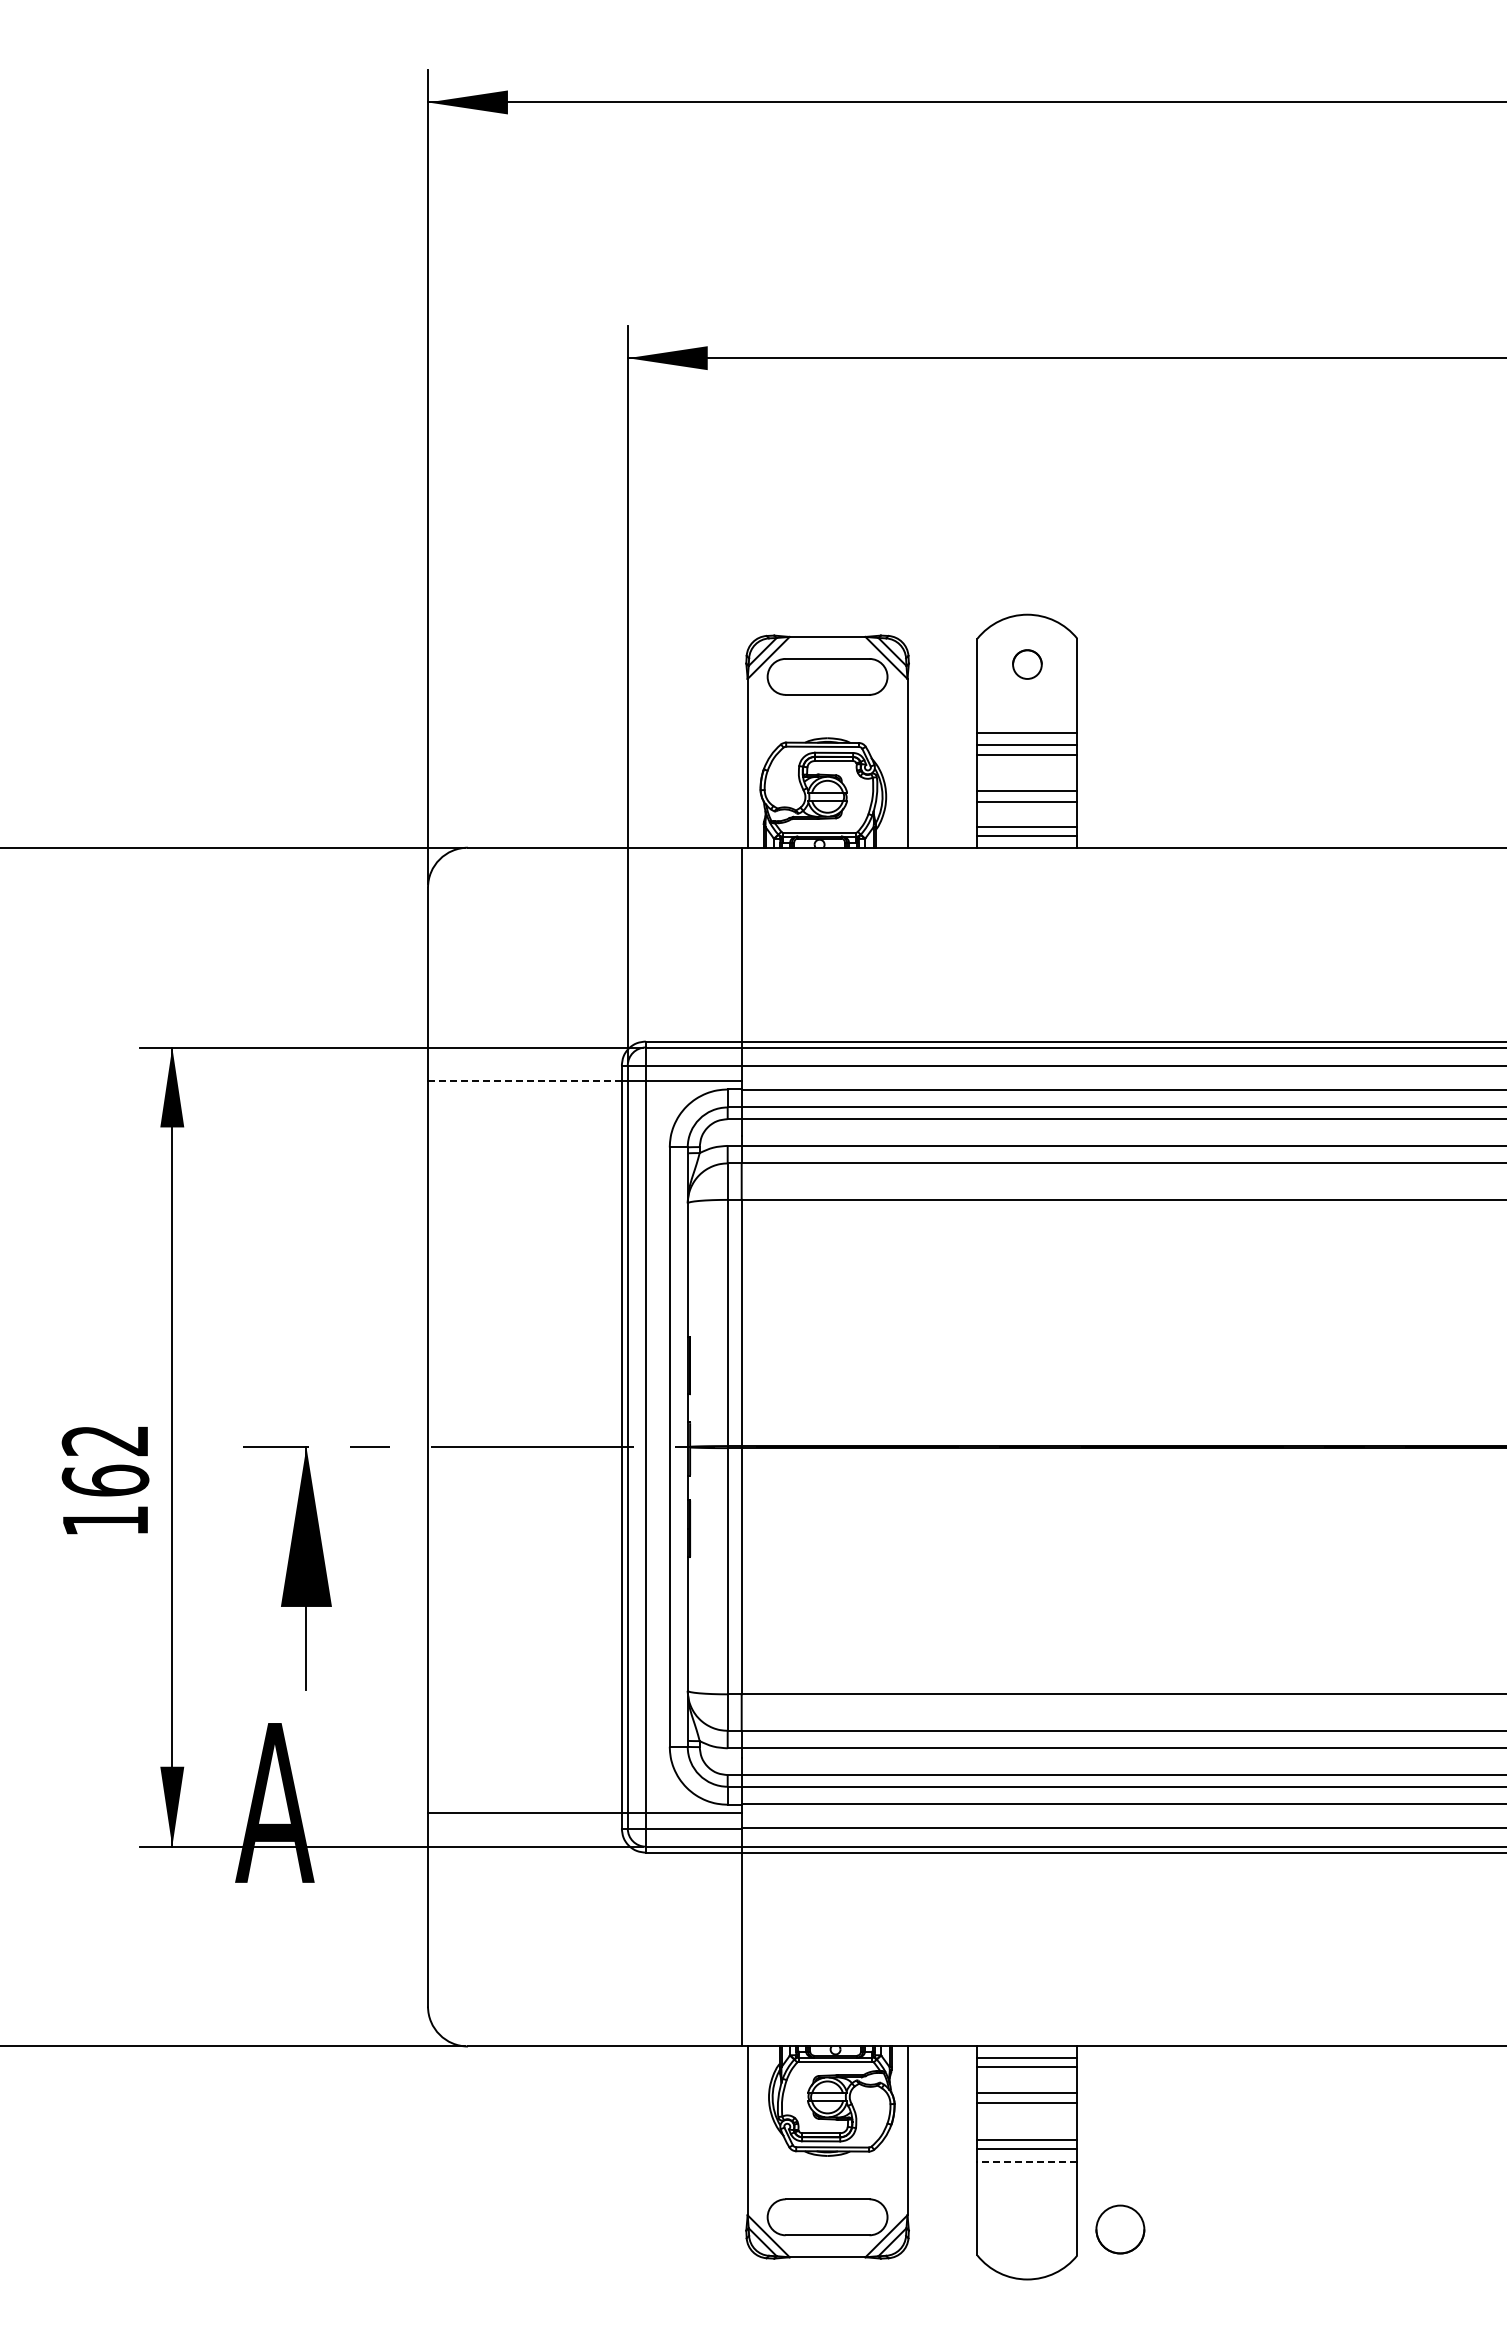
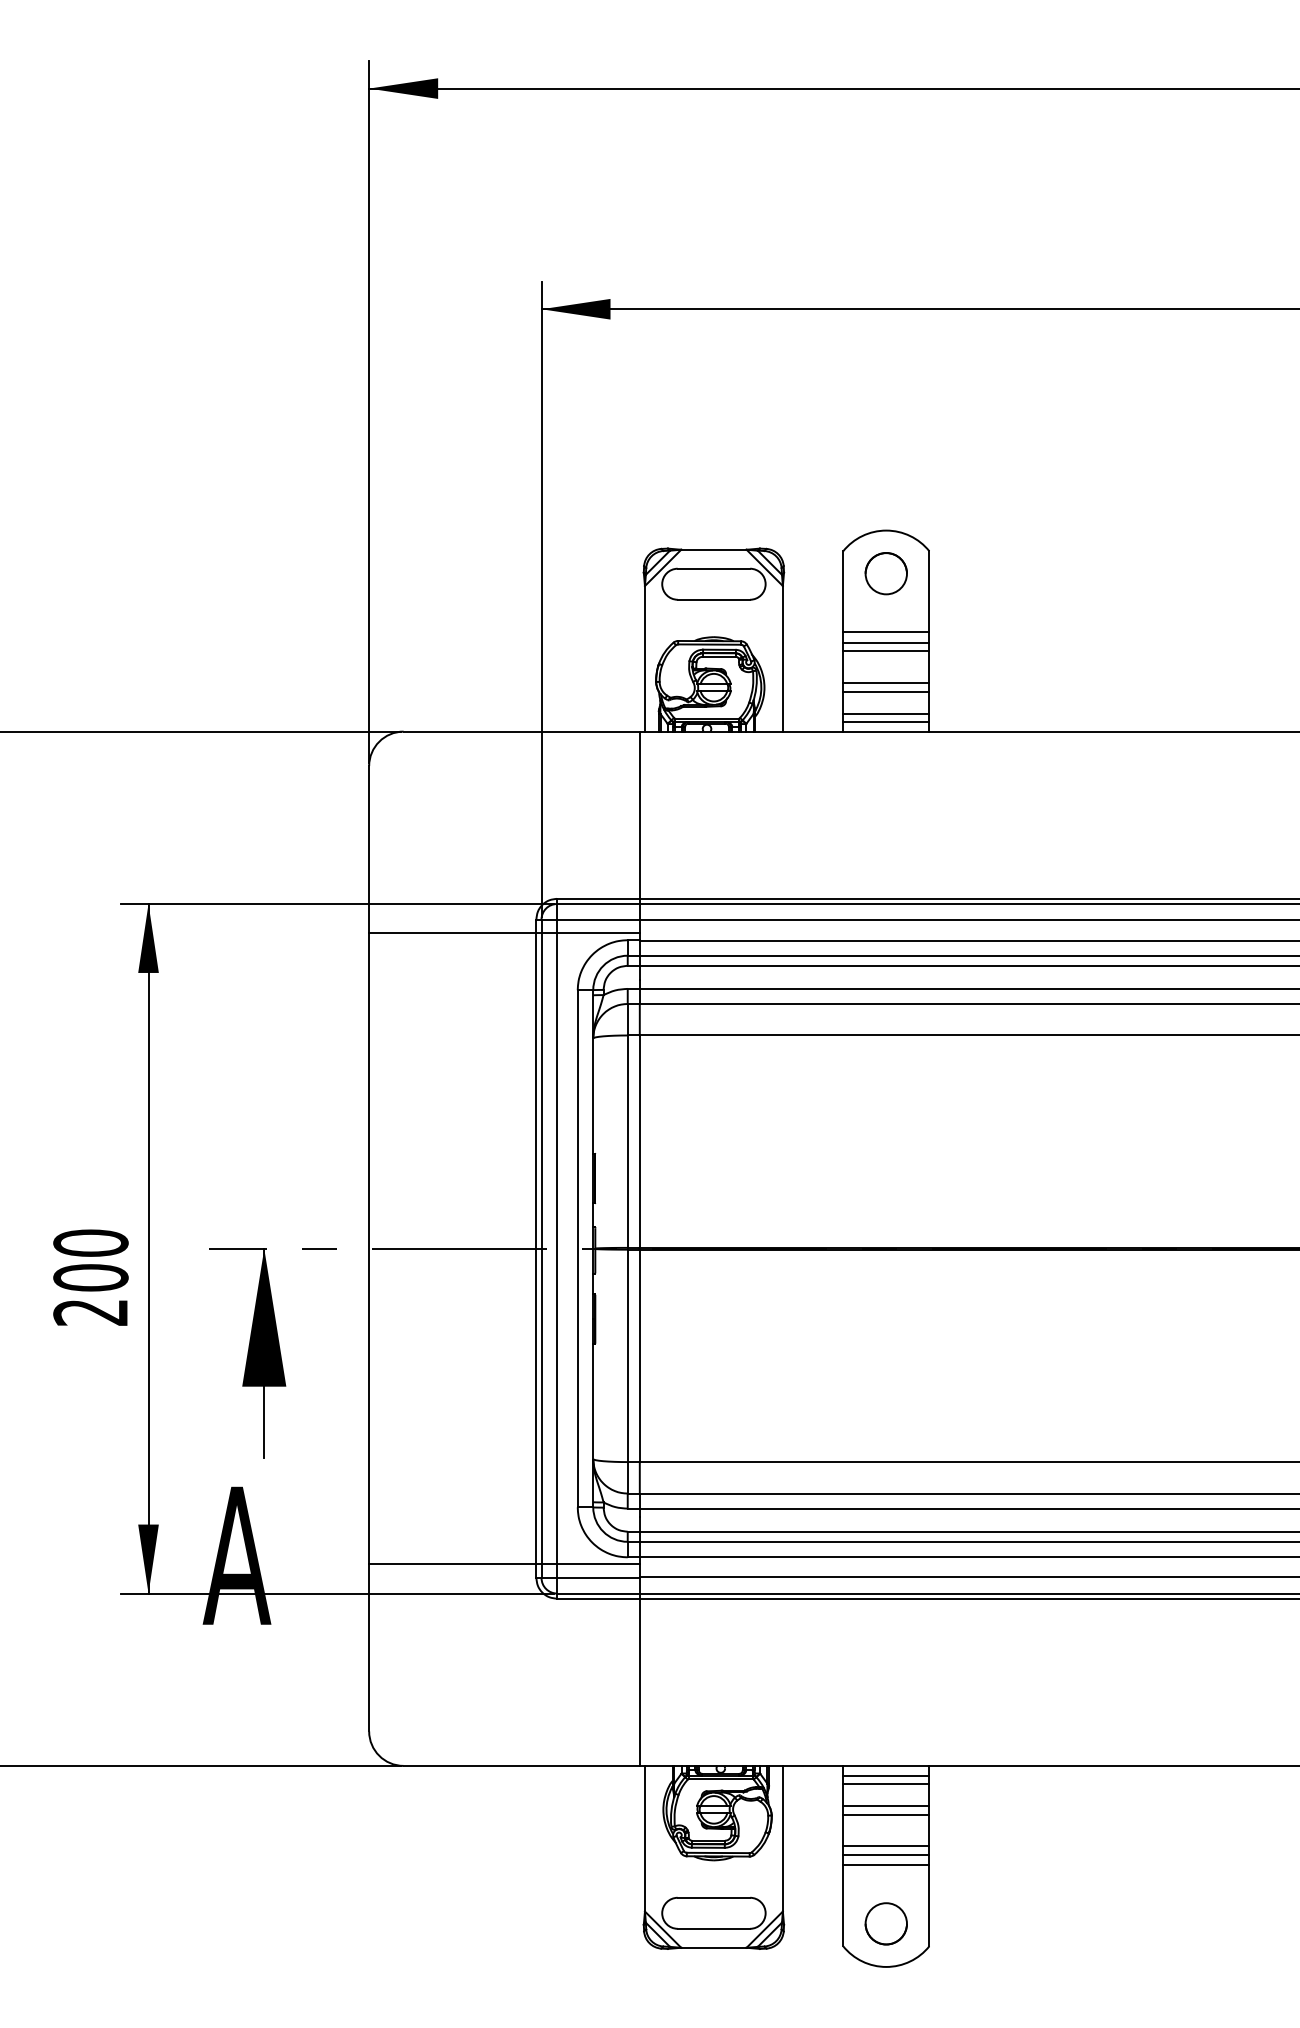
part: (1027, 664) -> (886, 573), size x1.67
line: (524, 1081) -> (452, 933), dashed -> solid
text: (105, 1480) -> (90, 1277), 162 -> 200
line: (1027, 2161) -> (886, 1865), dashed -> solid
part: (1120, 2229) -> (886, 1923), moved

